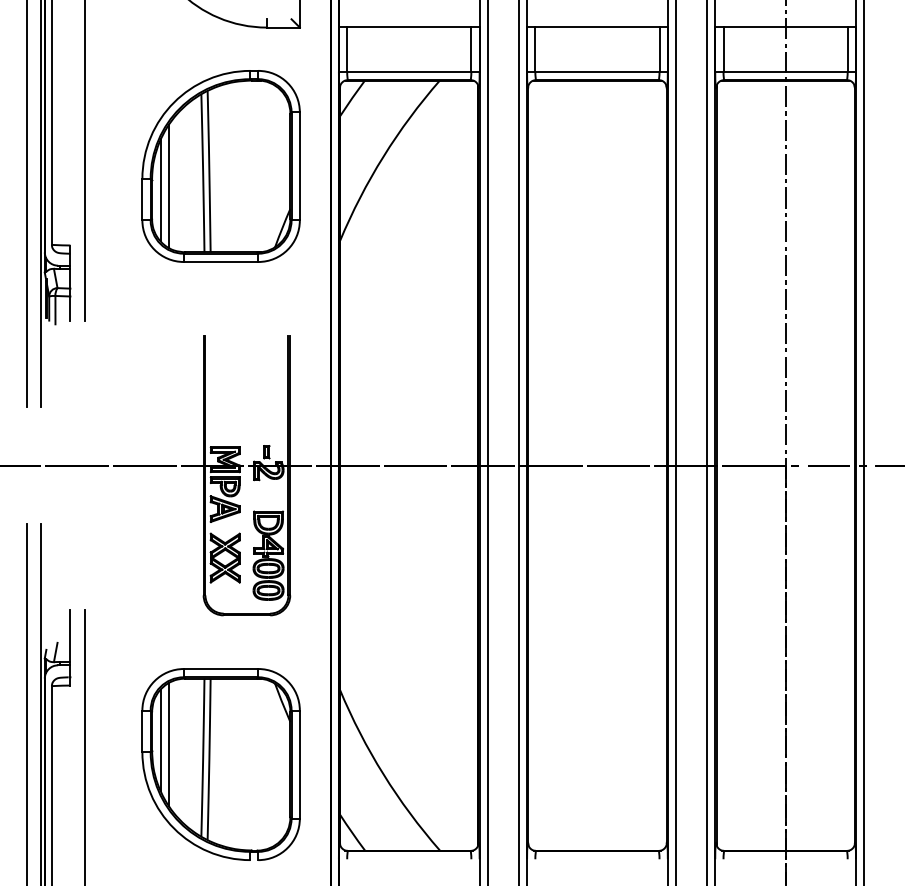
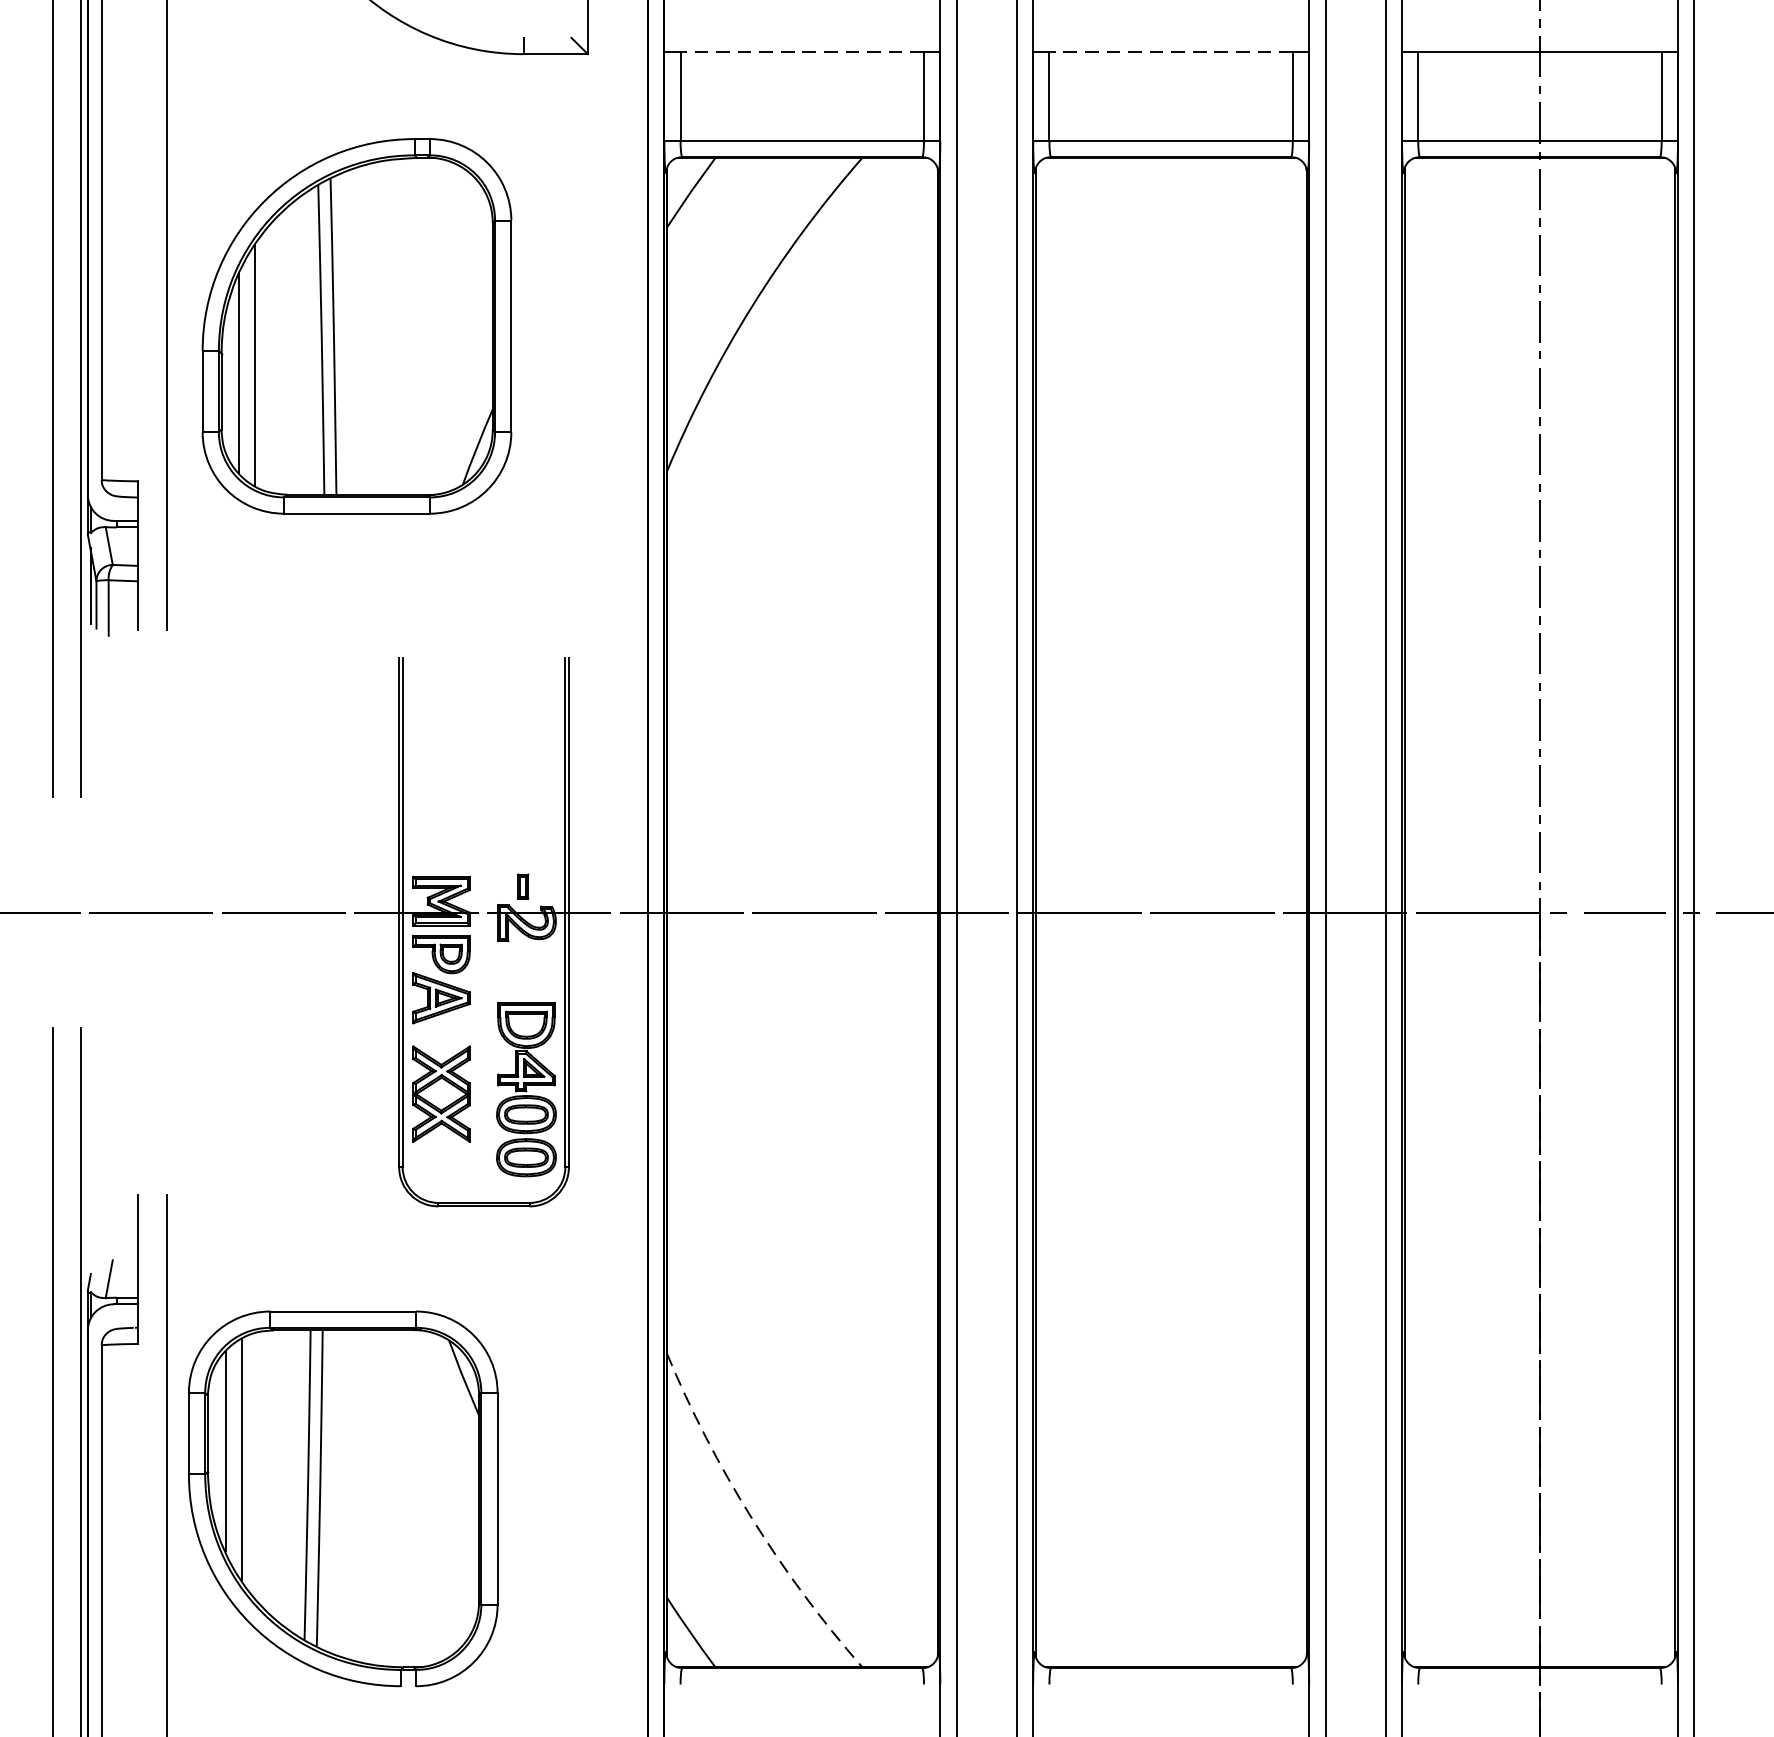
line: (408, 26) -> (800, 52), solid -> dashed
line: (596, 26) -> (1169, 52), solid -> dashed
part: (220, 166) -> (355, 326), moved
part: (220, 764) -> (342, 1498), moved
arc: (383, 774) -> (751, 1518), solid -> dashed

